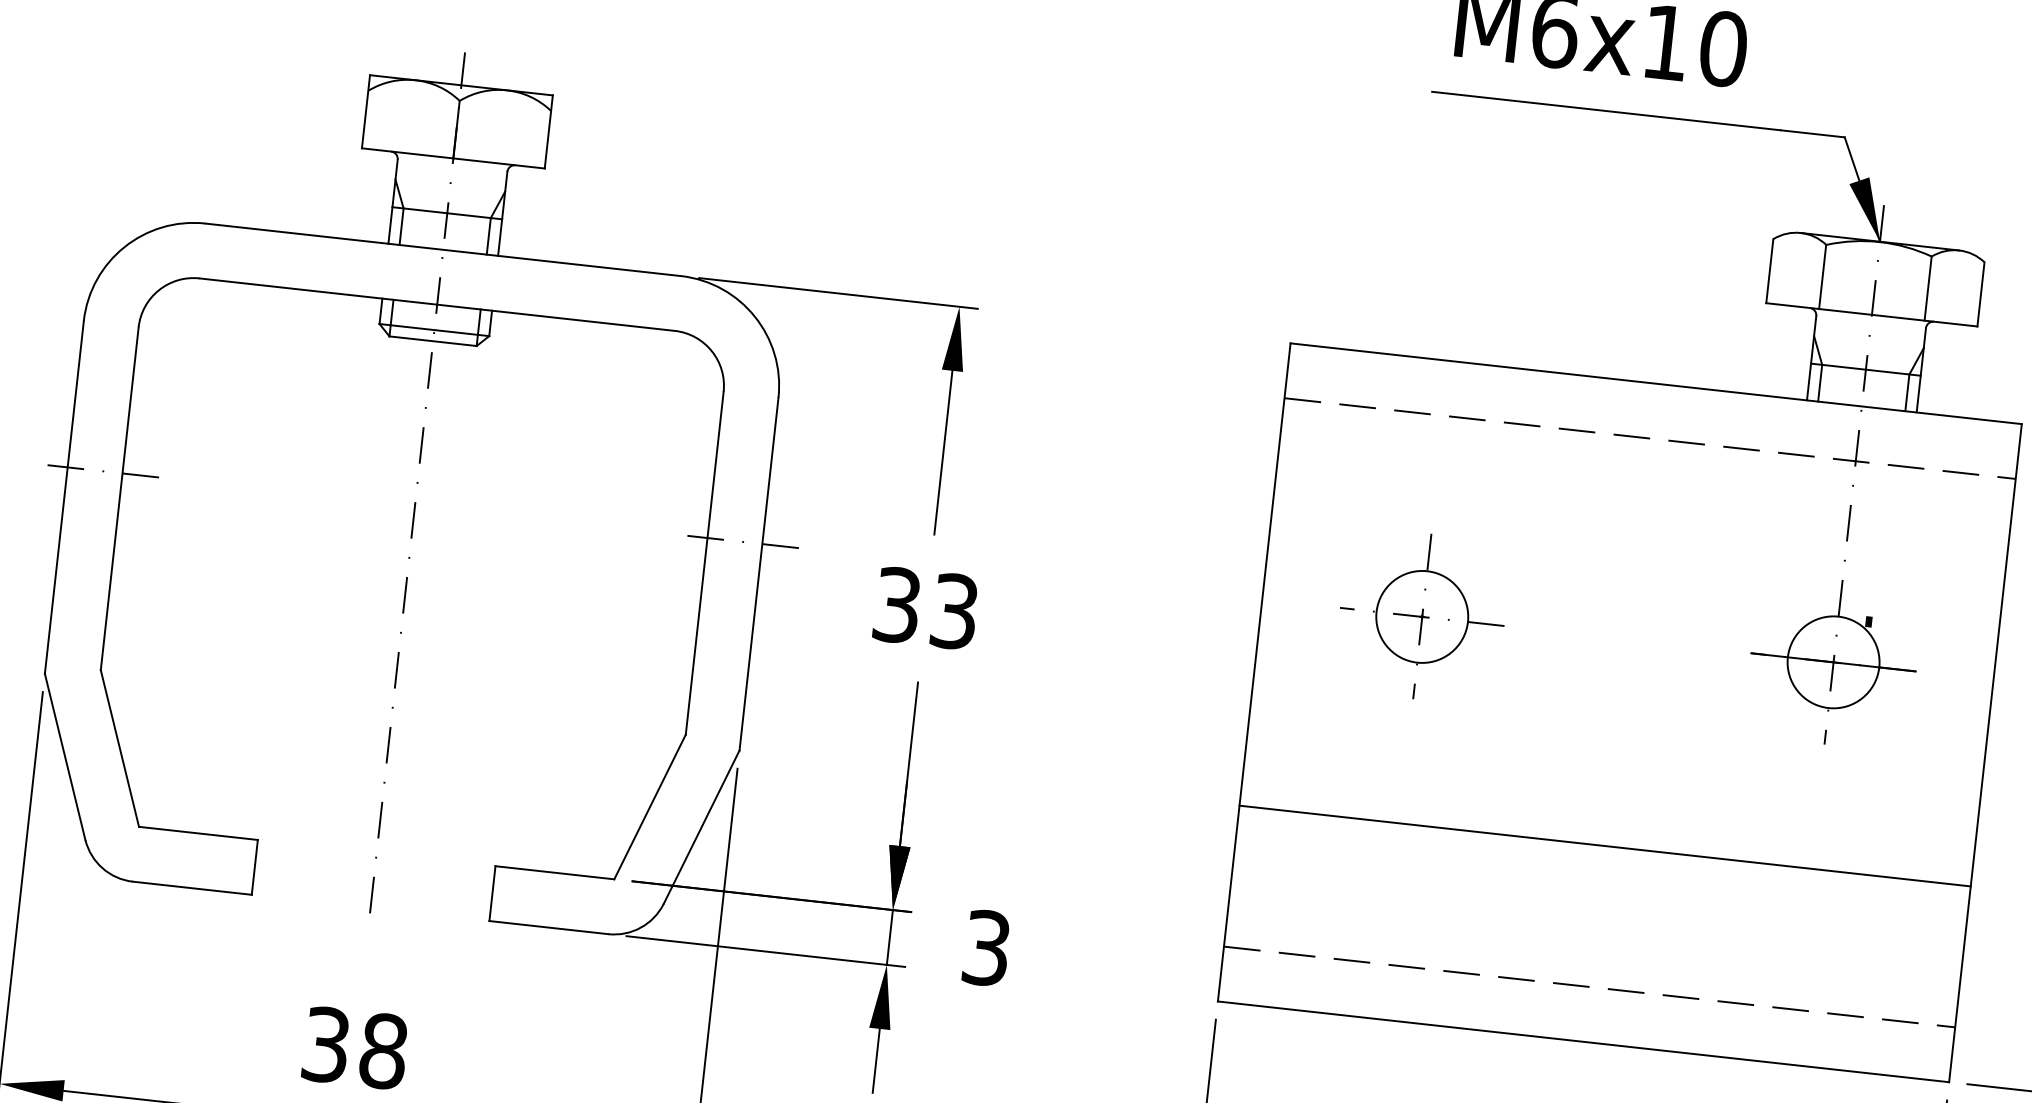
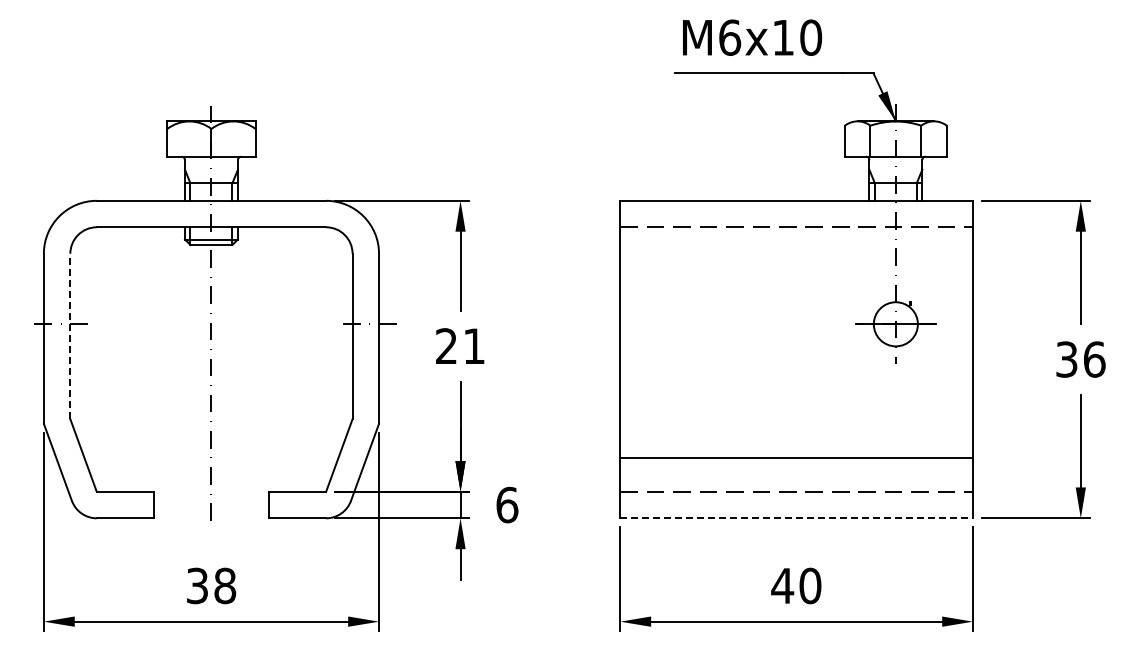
line: (120, 498) -> (70, 336), solid -> dashed
text: (926, 608) -> (460, 346), 33 -> 21
part: (1422, 615) -> (697, 323), removed
line: (1604, 845) -> (796, 457), moved
text: (987, 946) -> (507, 504), 3 -> 6
line: (1585, 1042) -> (797, 518), solid -> dashed

